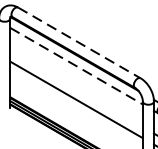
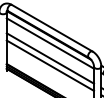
line: (79, 43) -> (52, 28), dashed -> solid
line: (76, 66) -> (50, 43), dashed -> solid
line: (76, 88) -> (50, 58), added

